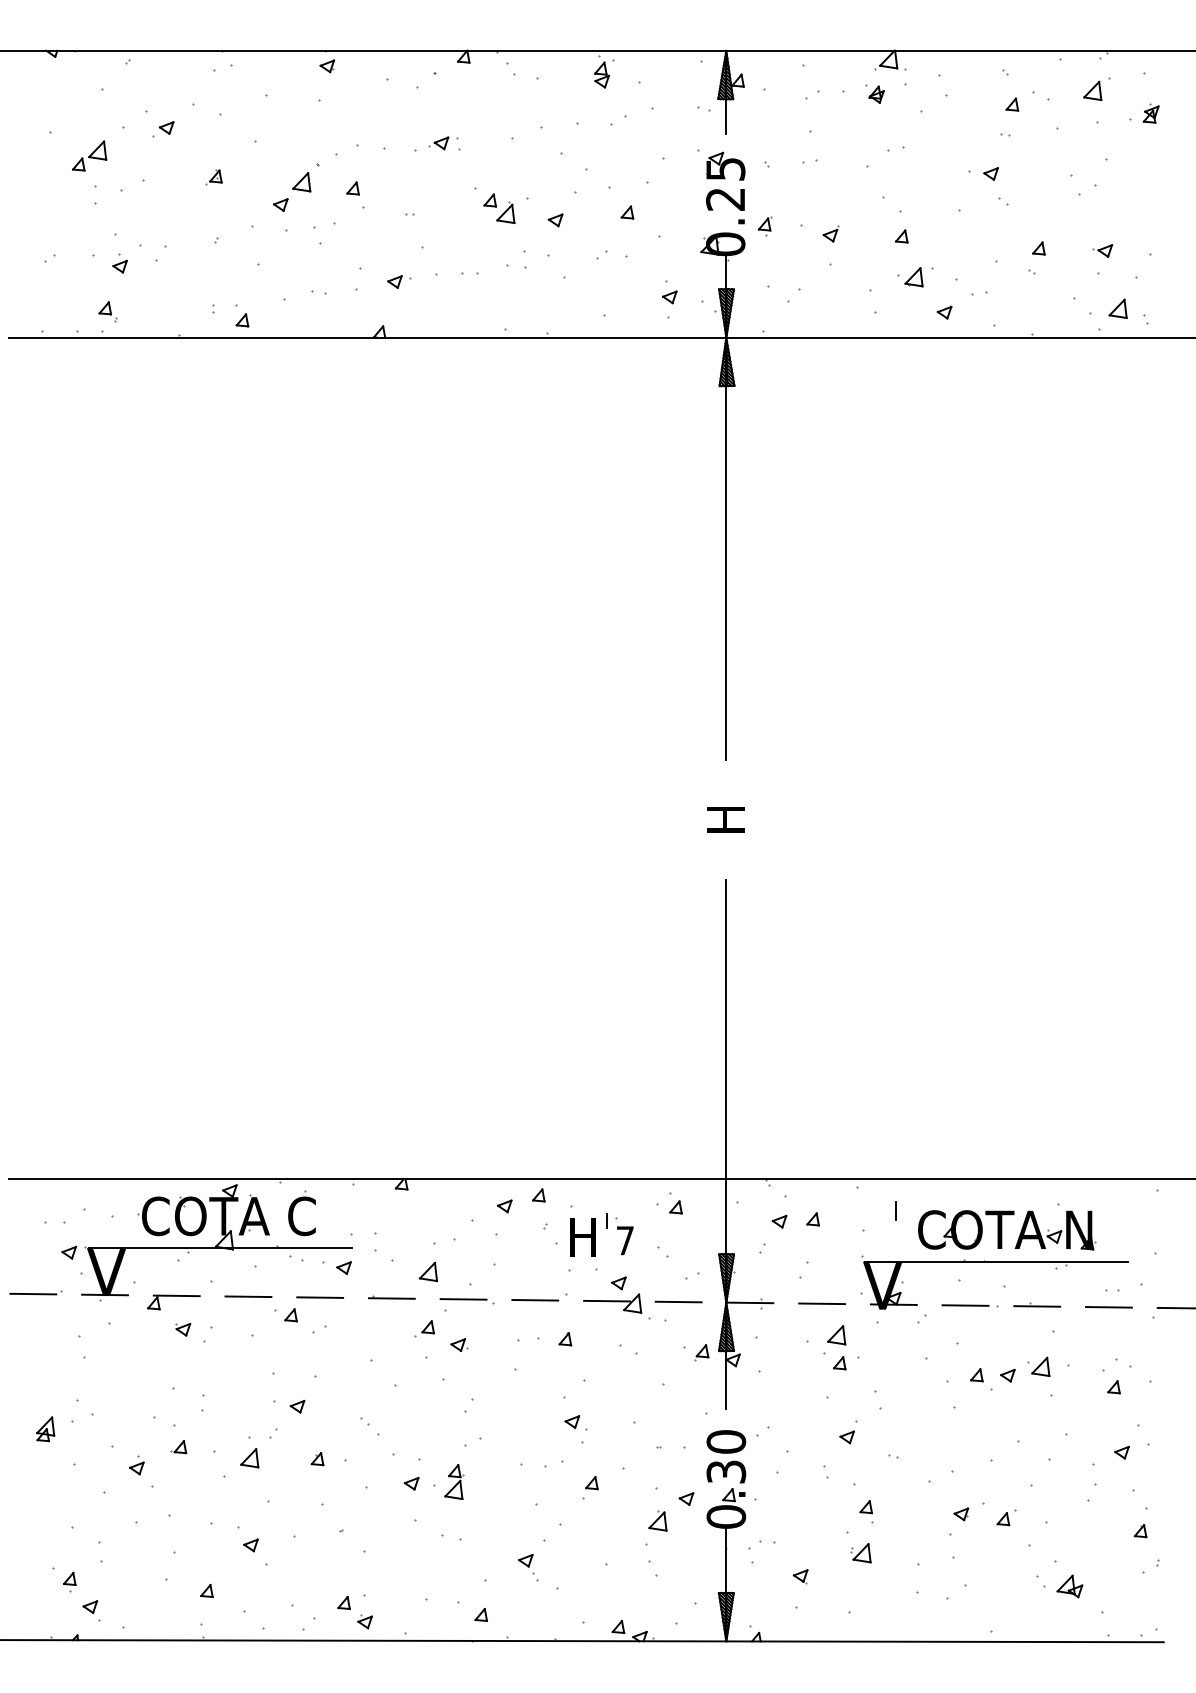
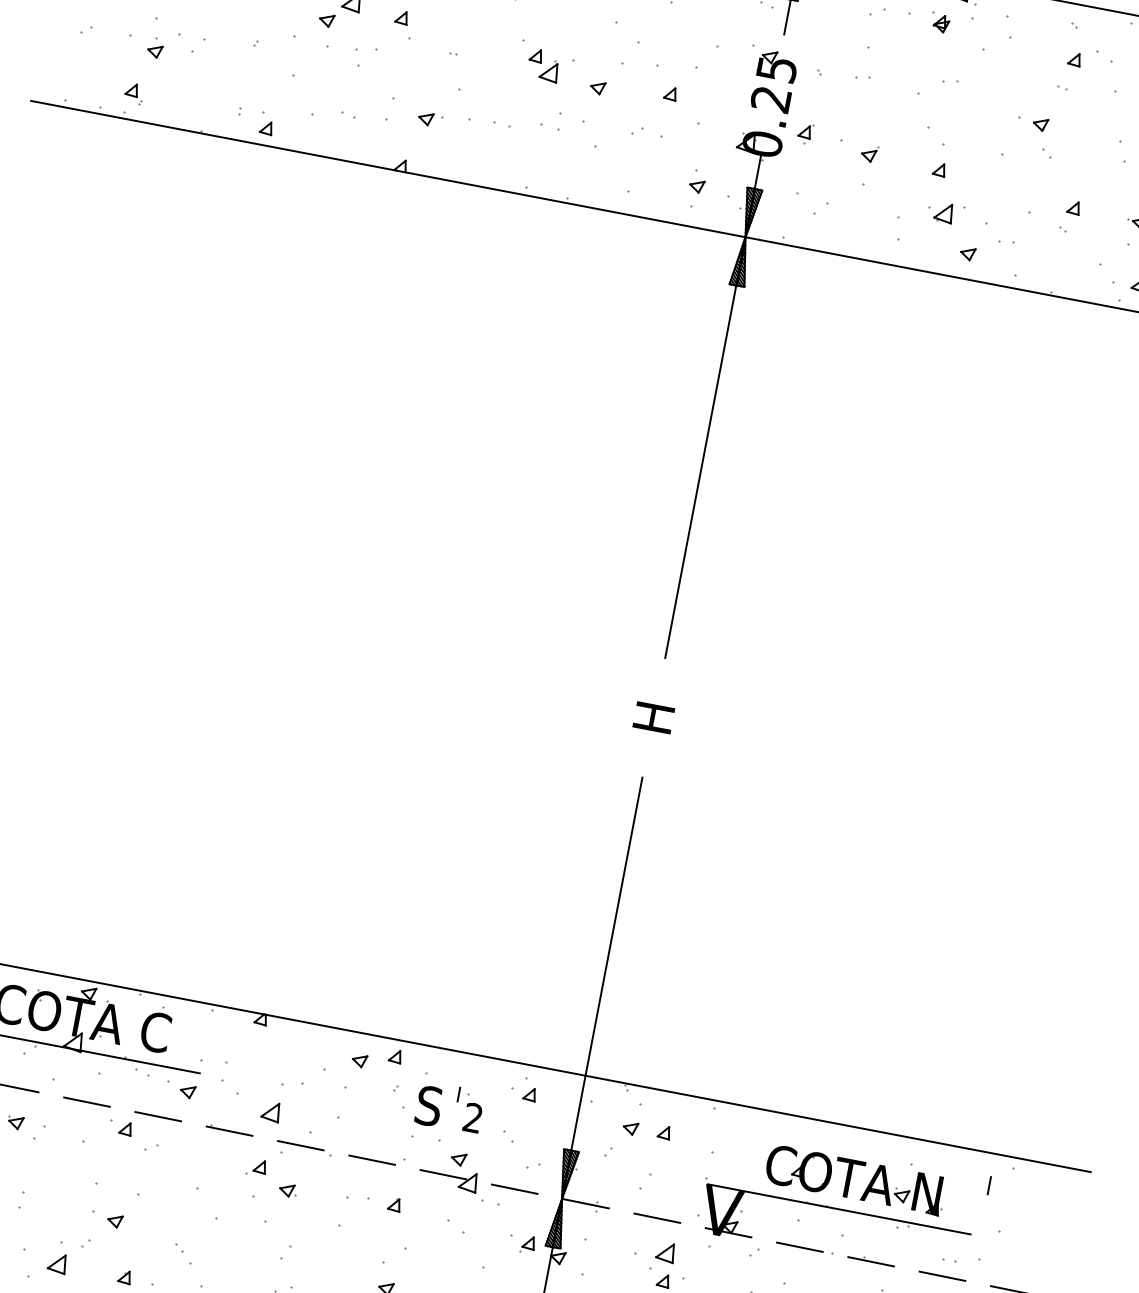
line: (895, 1210) -> (989, 1185), moved
text: (581, 1237) -> (430, 1106), H -> S
text: (624, 1240) -> (472, 1117), 7 -> 2

